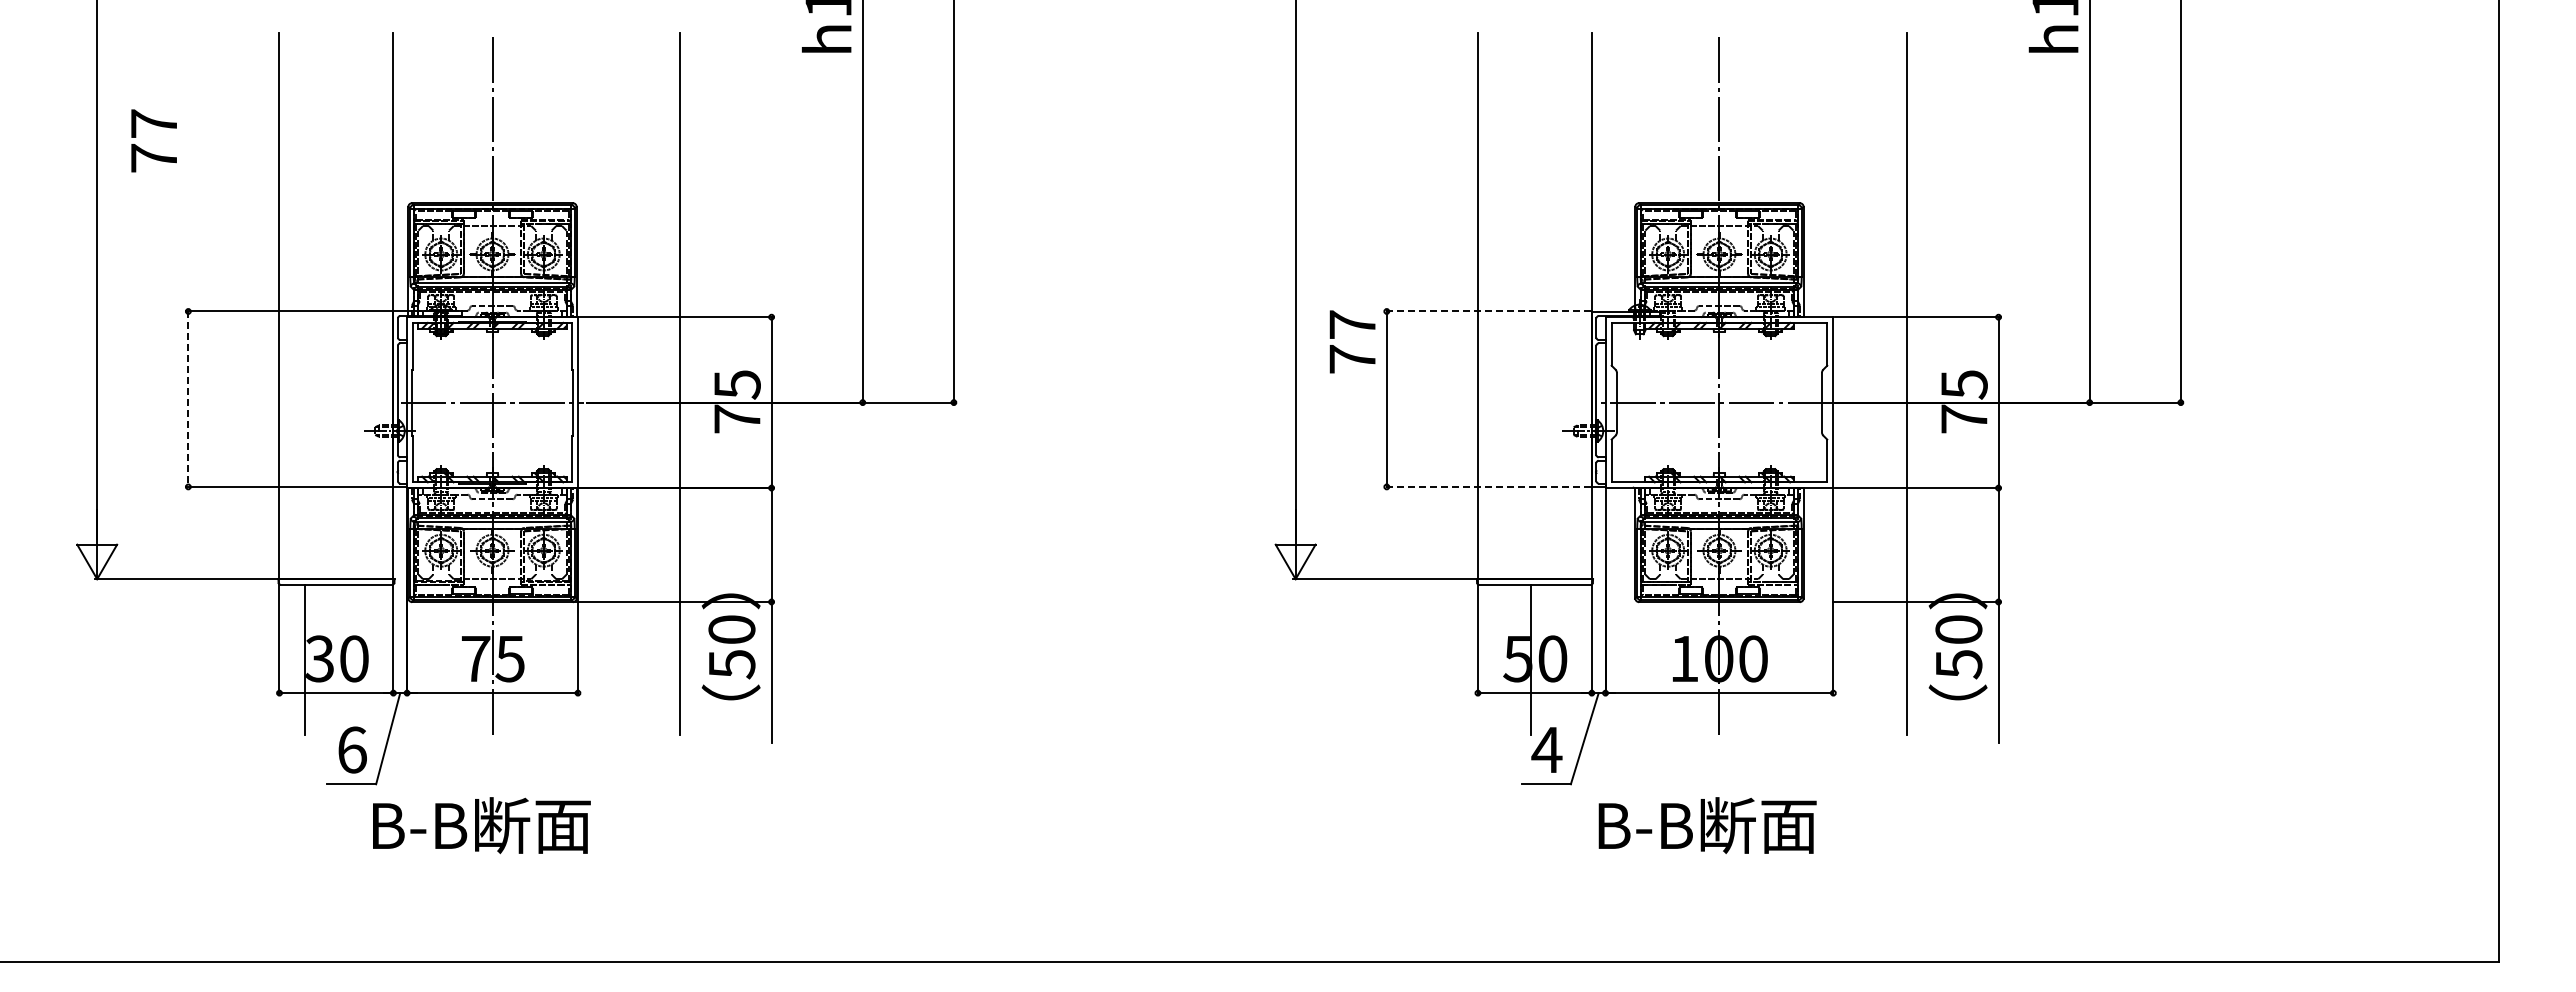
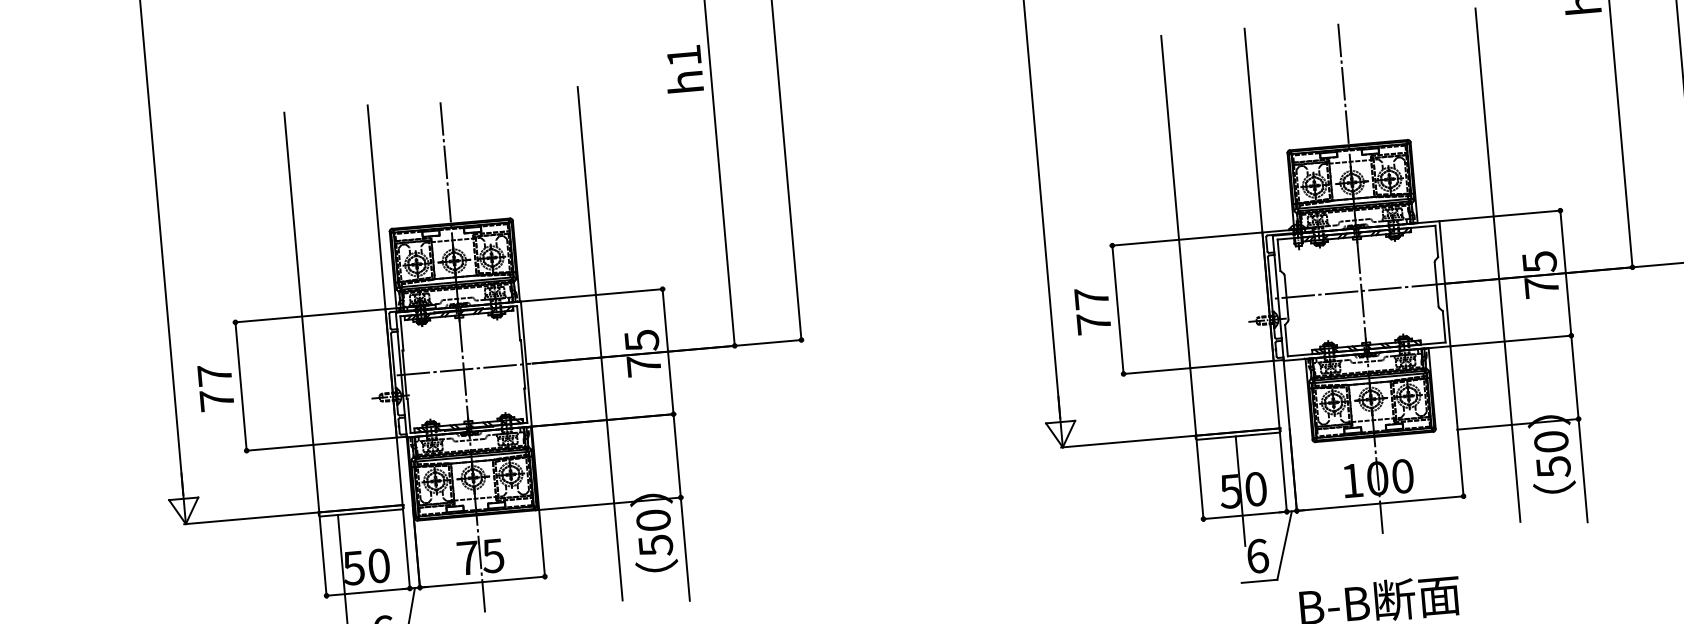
text: (153, 140) -> (215, 387), moved
line: (1487, 311) -> (1186, 239), dashed -> solid
text: (1352, 341) -> (1092, 310), moved
line: (188, 399) -> (241, 386), dashed -> solid
line: (1487, 486) -> (1197, 367), dashed -> solid
text: (319, 658) -> (353, 567), 30 -> 50
text: (1546, 749) -> (1257, 555), 4 -> 6

